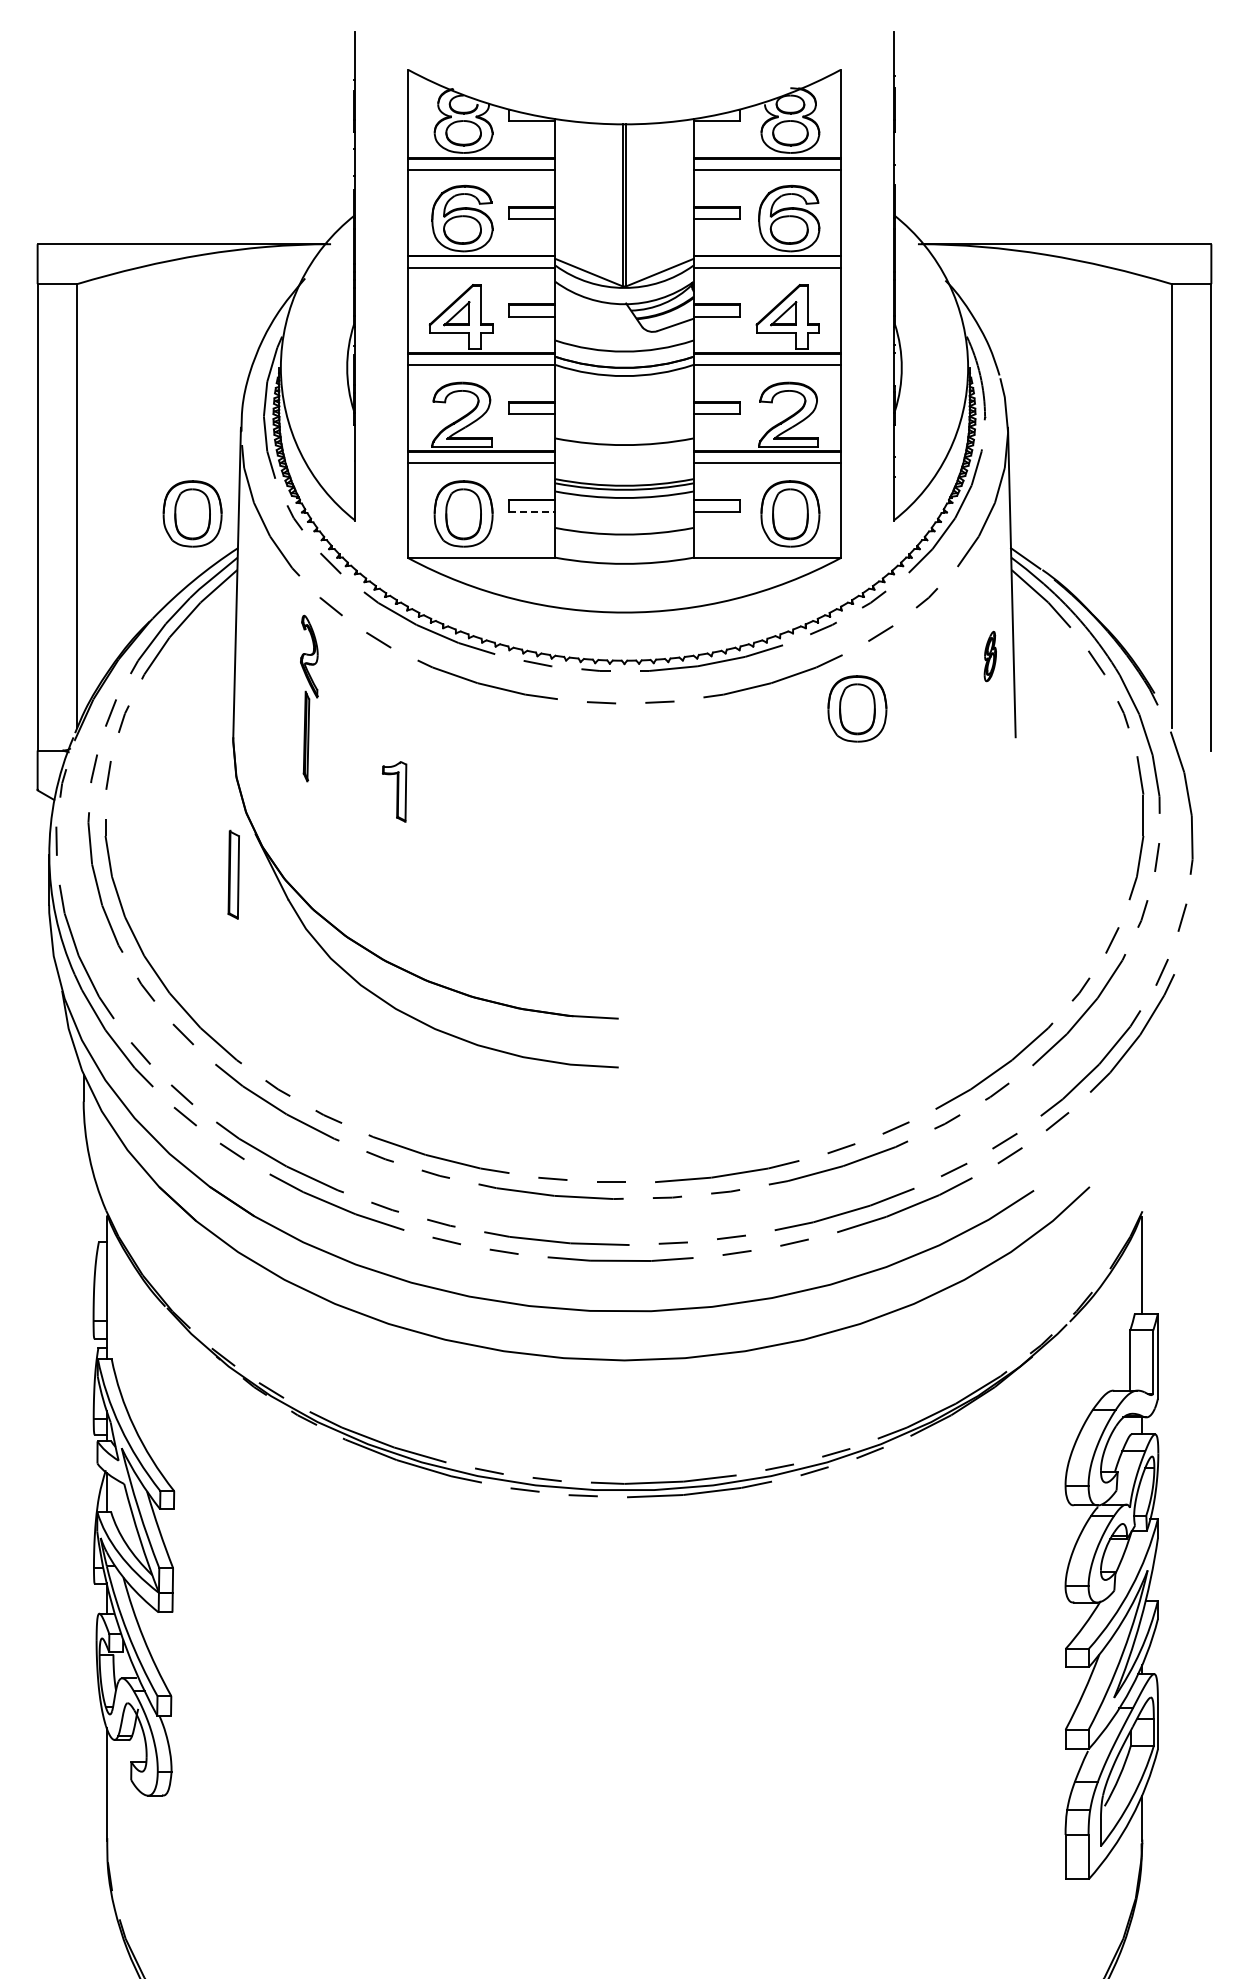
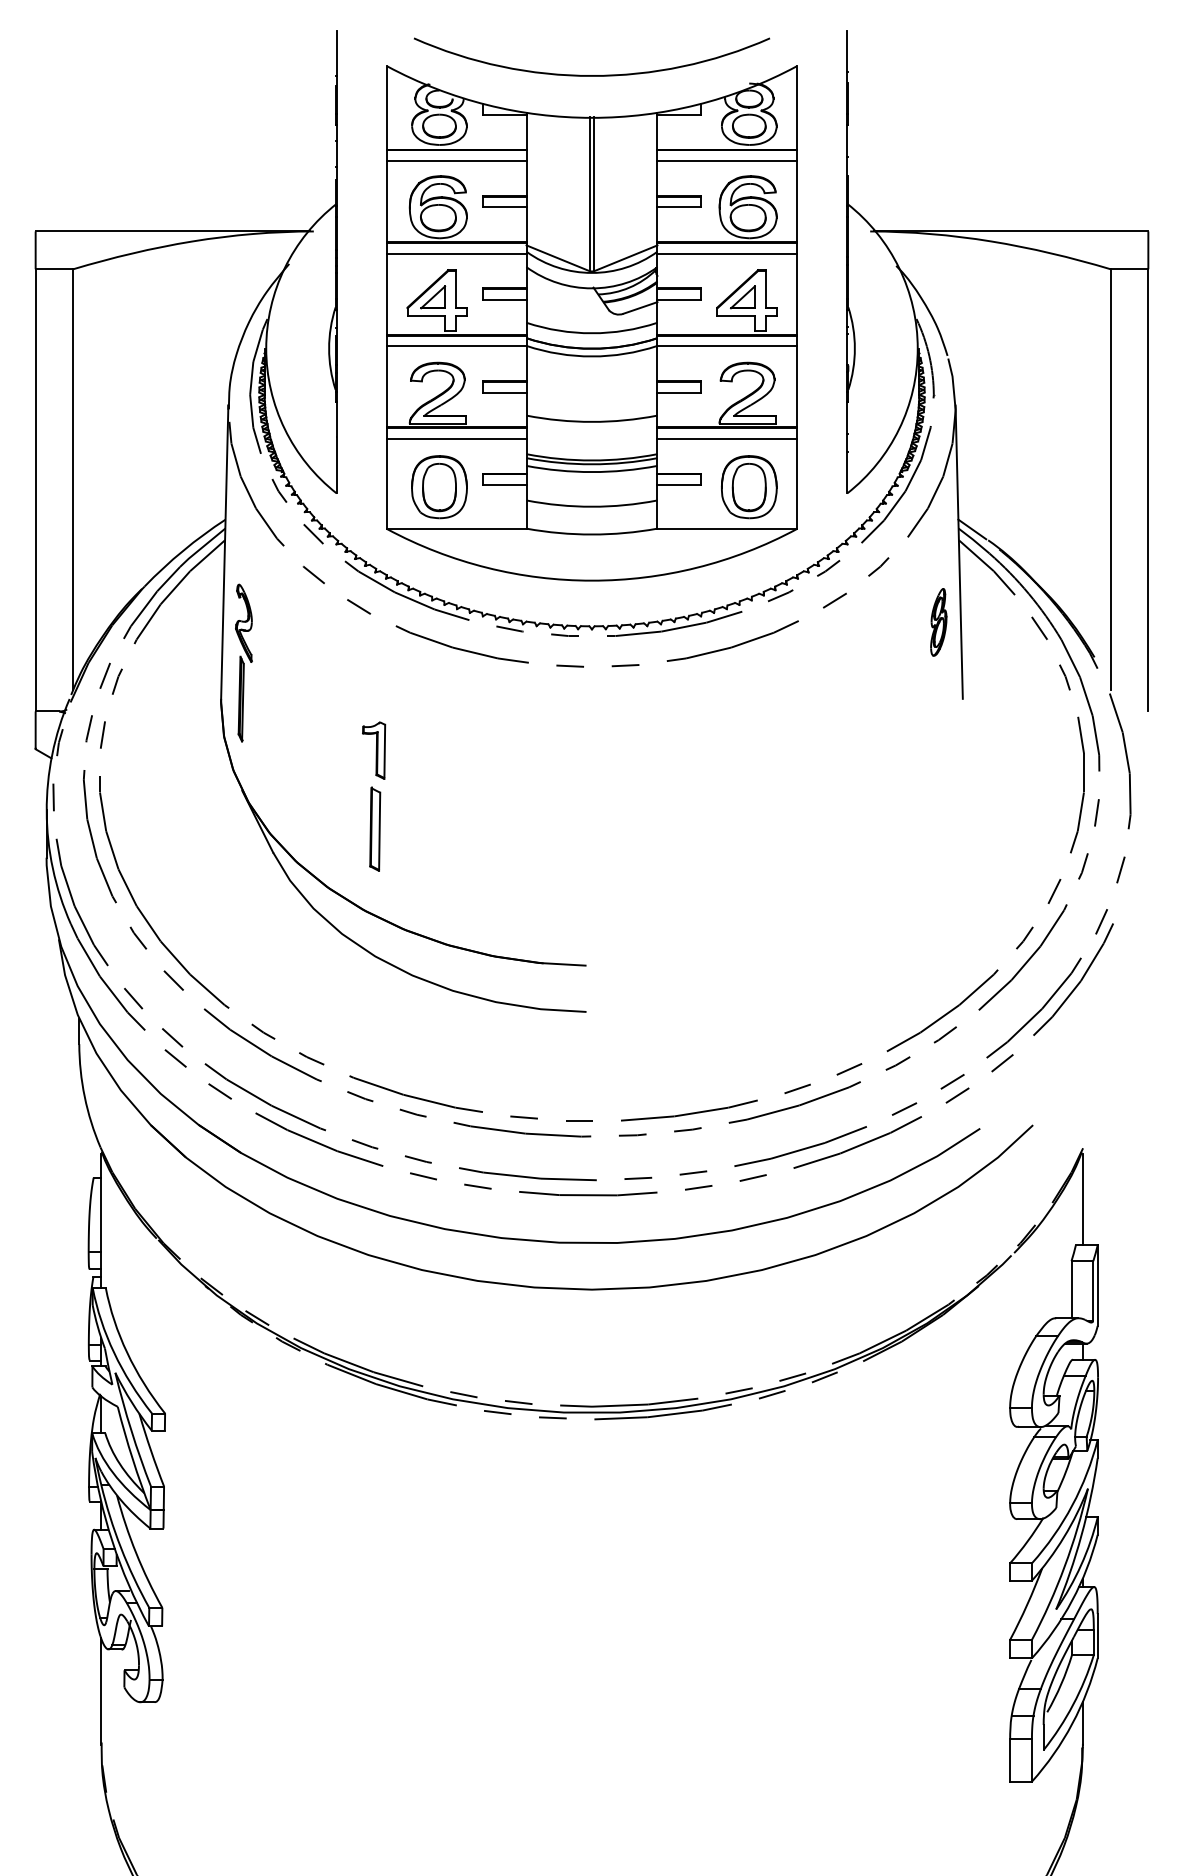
arc: (624, 79) -> (592, 75), added
line: (532, 511) -> (504, 484), dashed -> solid
part: (192, 513) -> (182, 486), removed
part: (990, 656) -> (938, 622), size x1.43
part: (309, 698) -> (244, 663), moved
part: (857, 708) -> (812, 671), removed
part: (233, 874) -> (374, 828), moved

